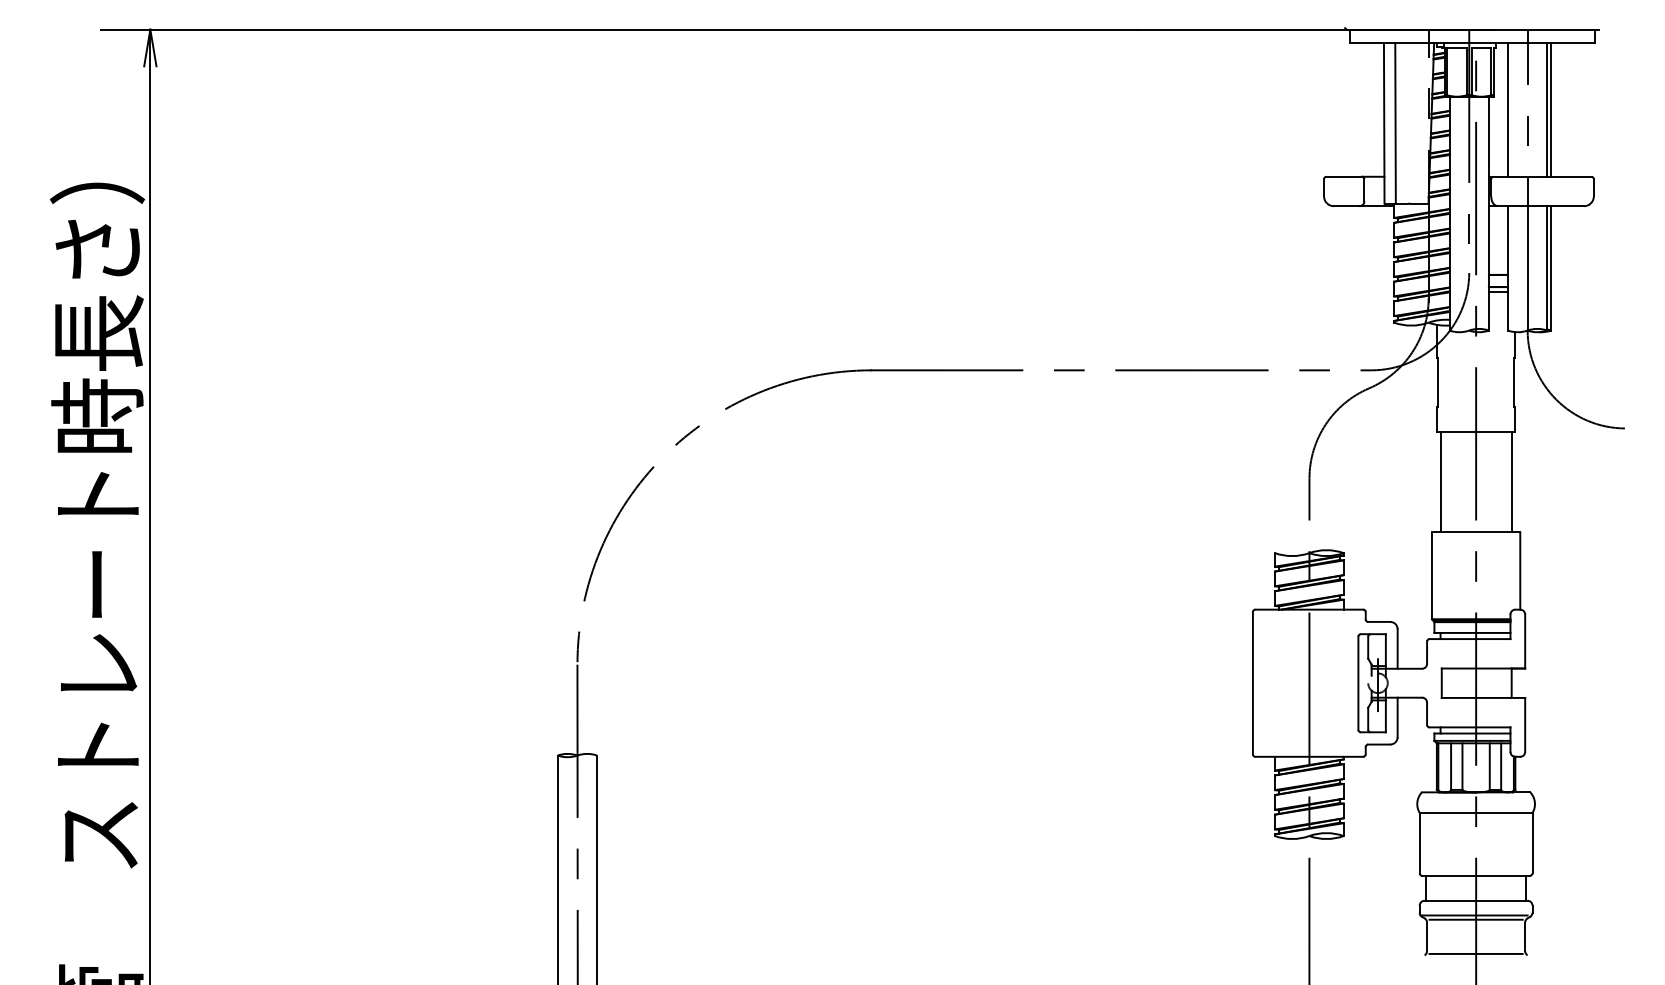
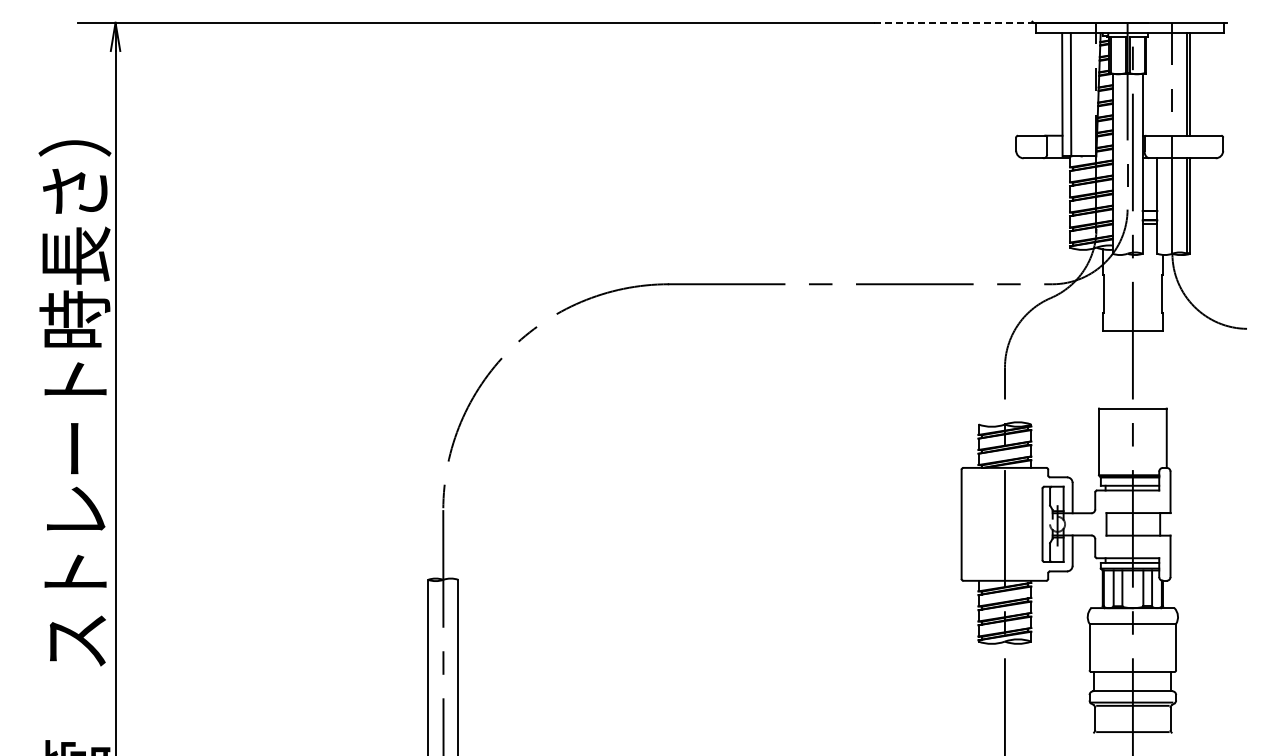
line: (1242, 29) -> (953, 22), solid -> dashed
line: (1508, 110) -> (1157, 84), removed
line: (1440, 481) -> (1105, 369), removed
line: (1512, 481) -> (1160, 369), removed

